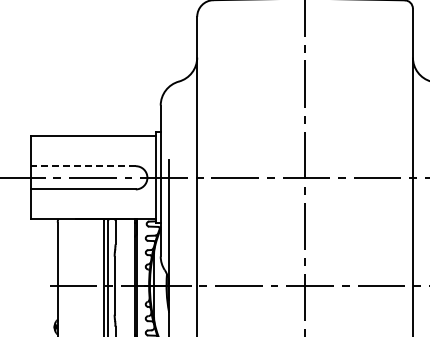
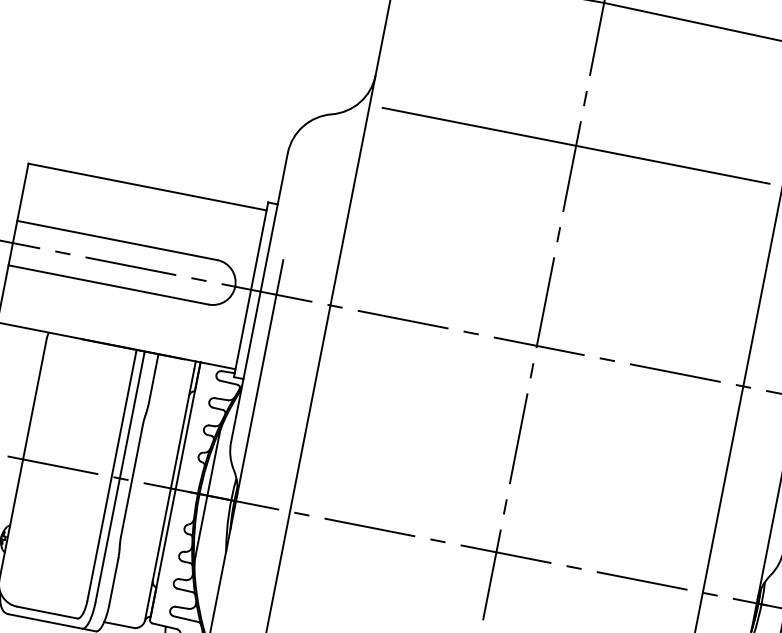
line: (305, 73) -> (576, 146), added
line: (83, 166) -> (117, 241), dashed -> solid

